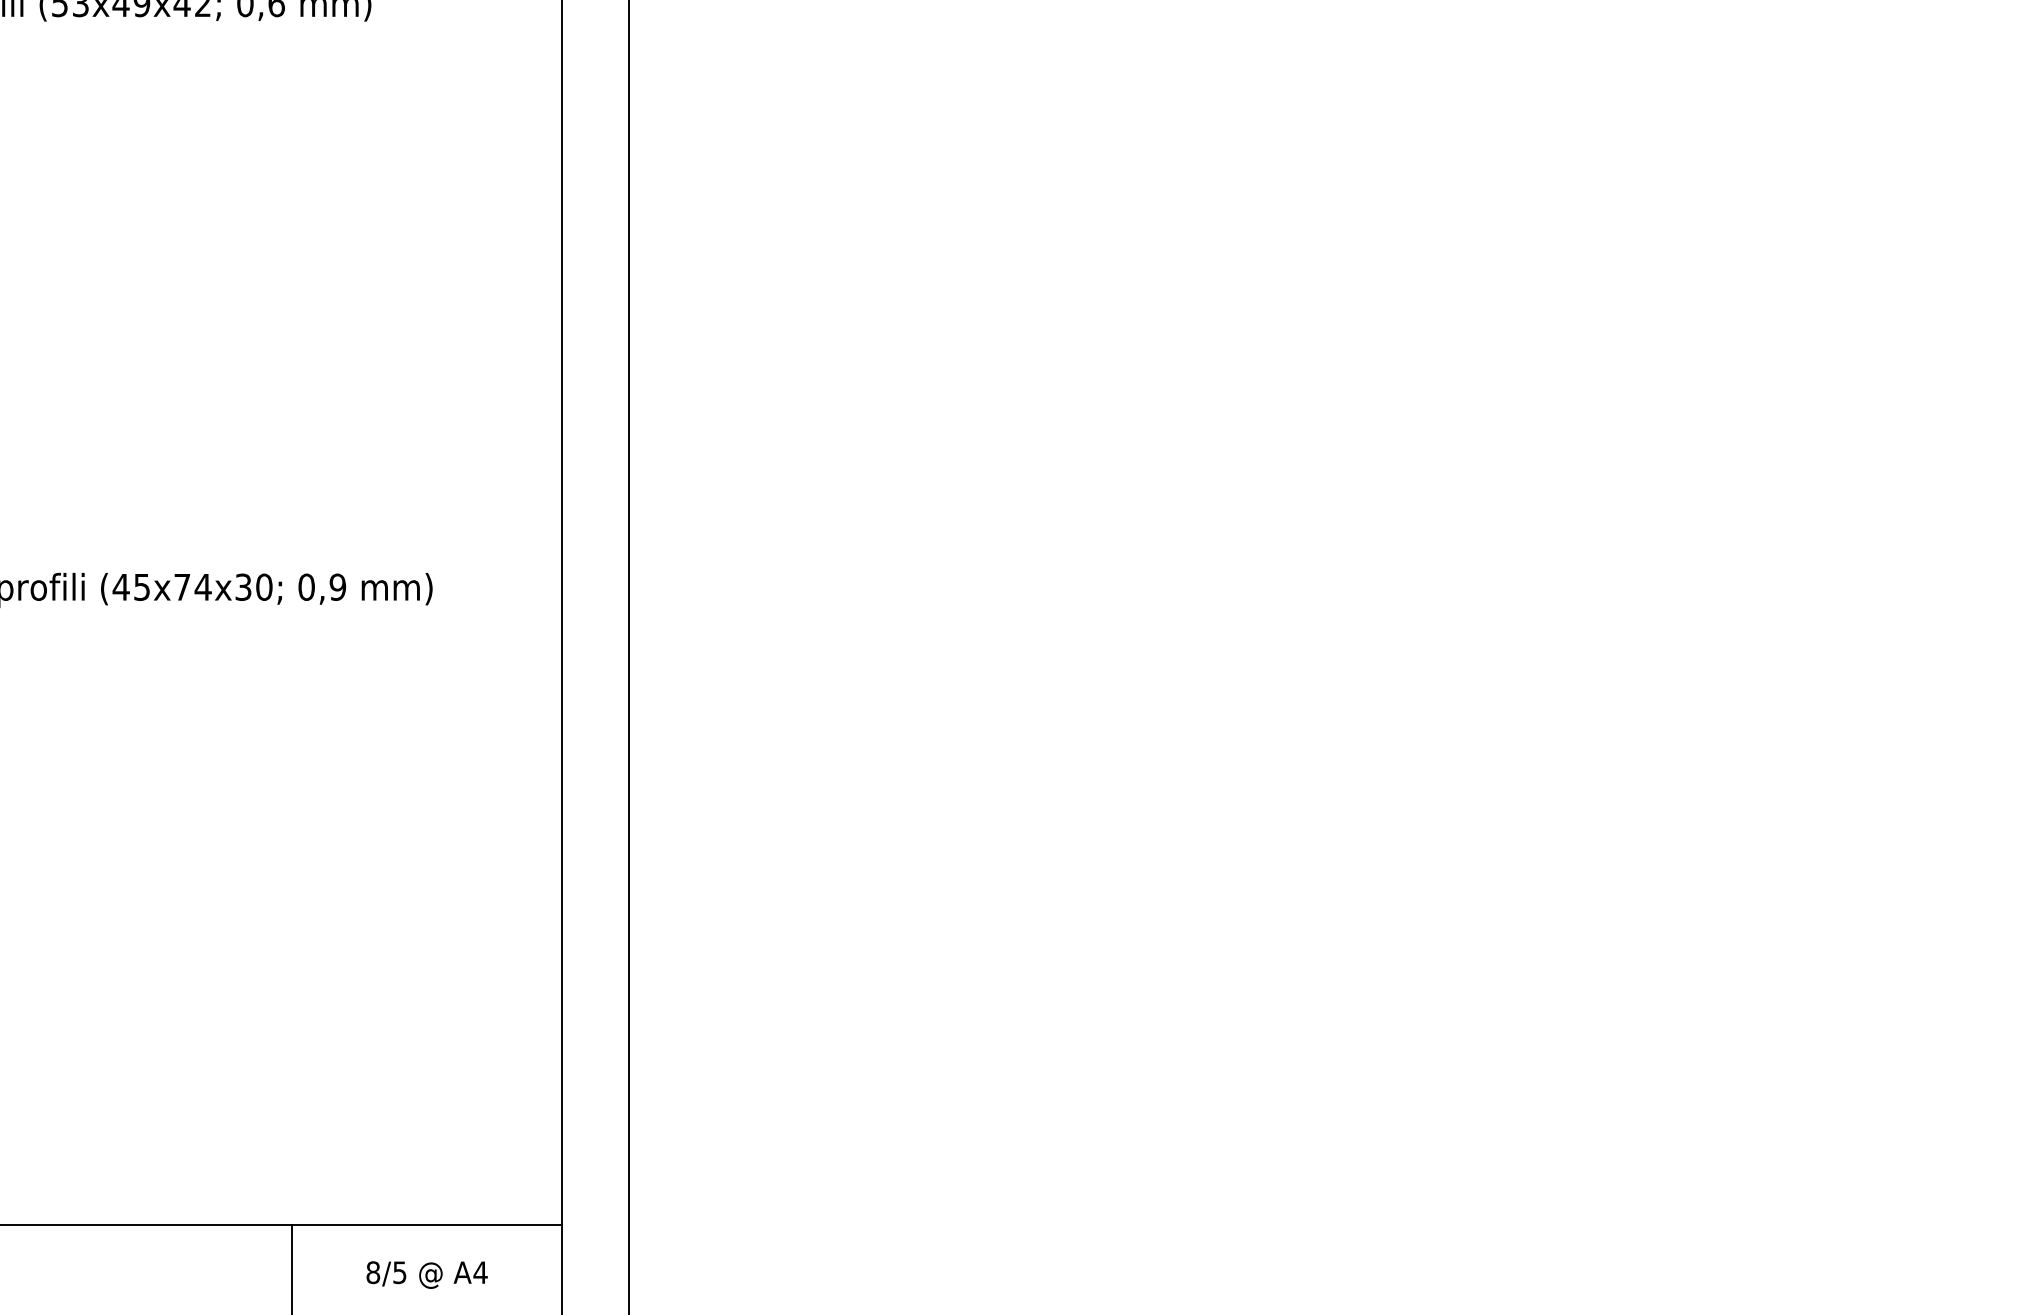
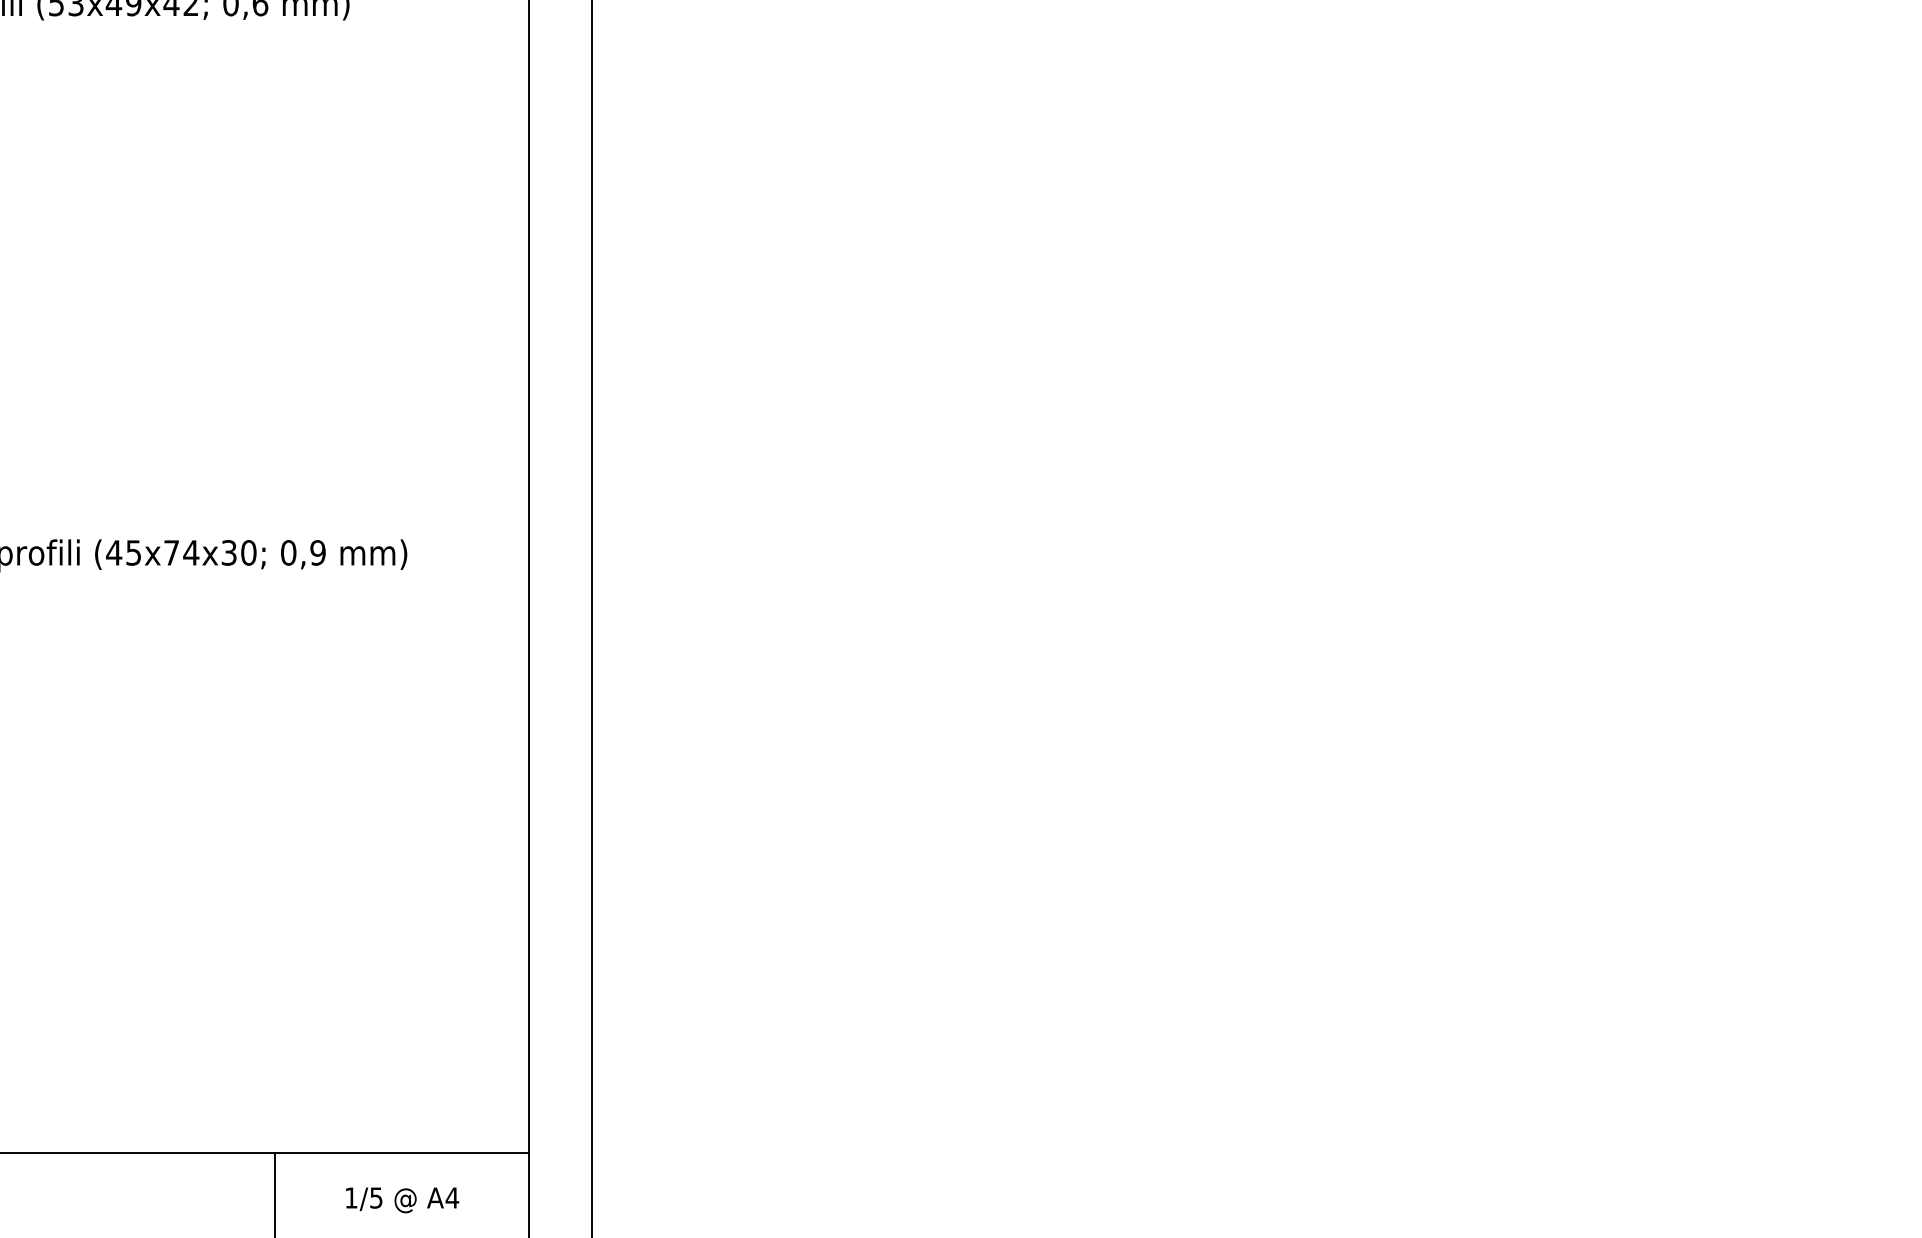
text: (373, 1272) -> (351, 1197), 8/5 -> 1/5

